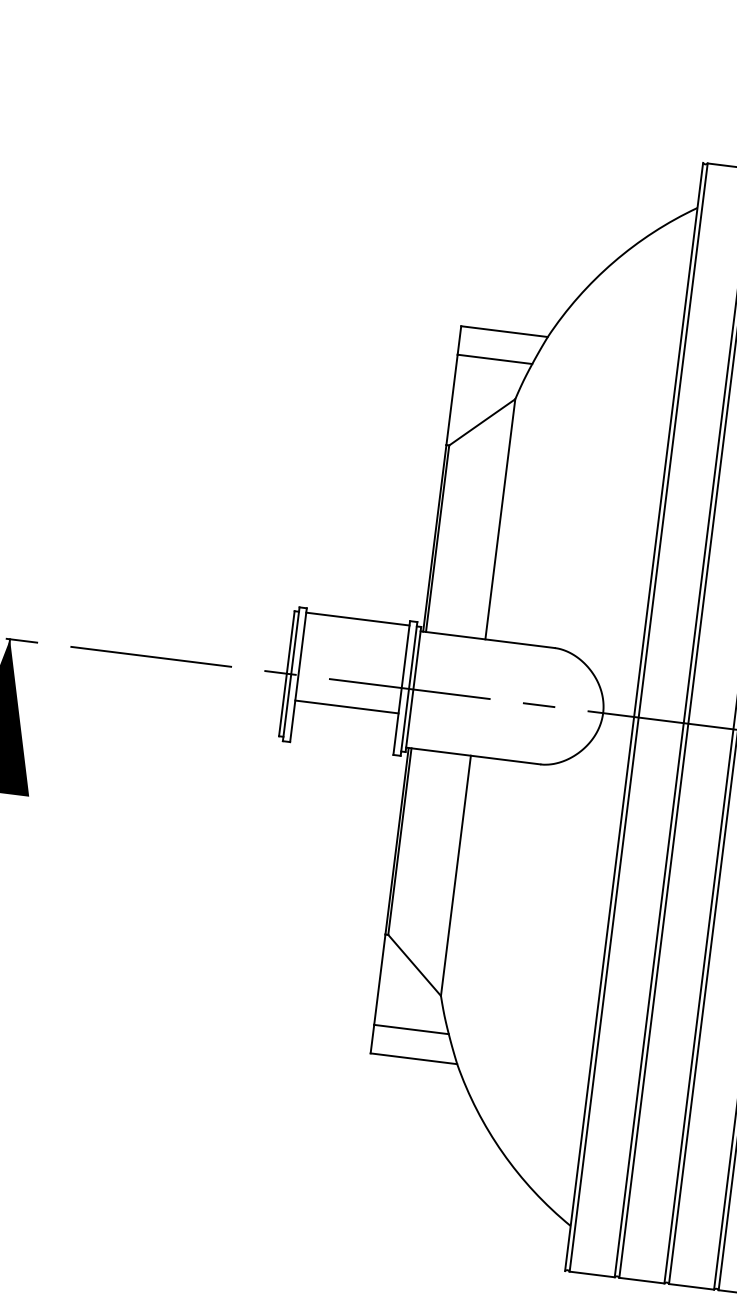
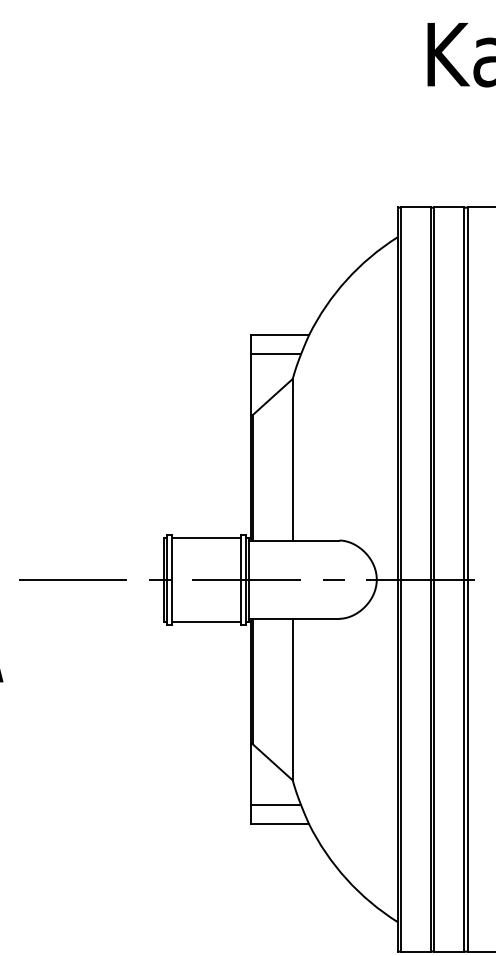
line: (346, 706) -> (206, 621), moved

